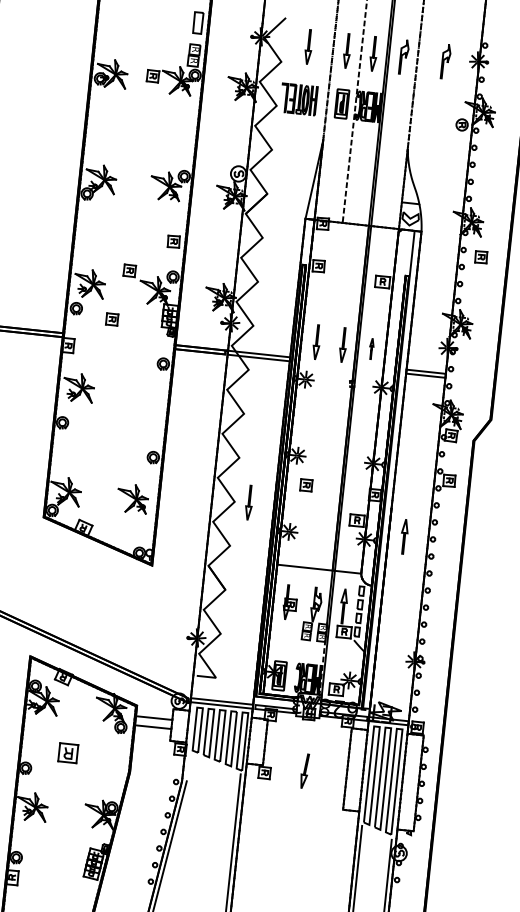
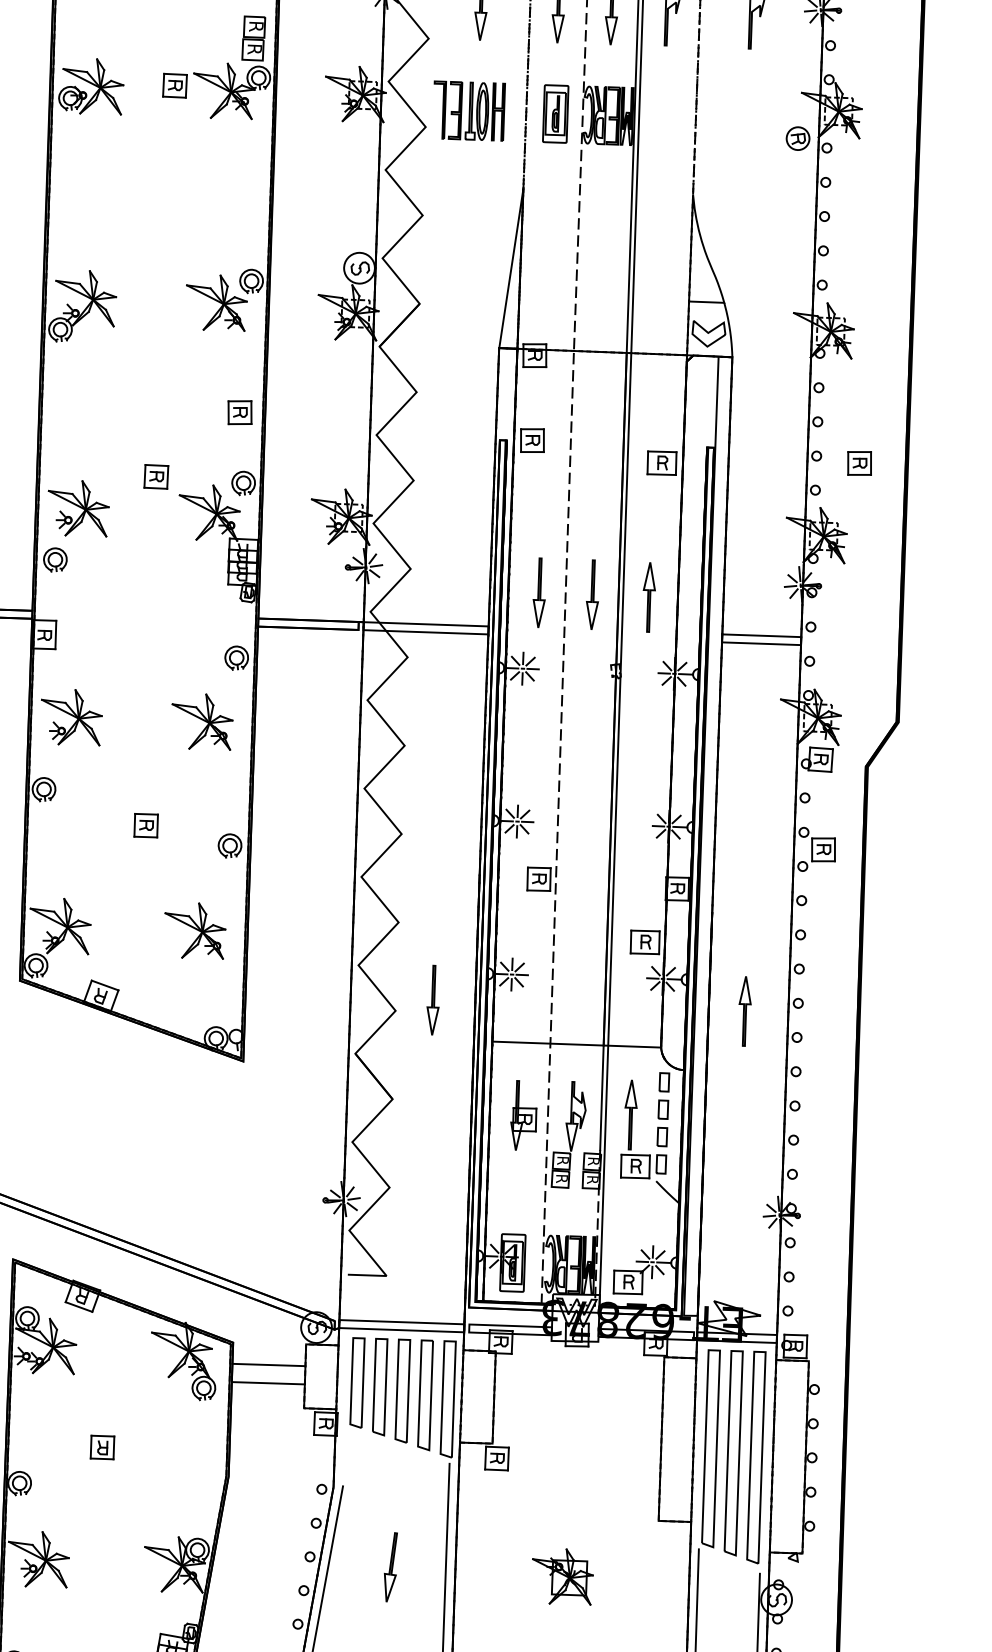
part: (481, 257) -> (860, 463), moved
part: (112, 319) -> (146, 825), moved
part: (371, 348) -> (649, 597), size x1.67
part: (143, 395) -> (201, 723), added
line: (317, 459) -> (557, 826), added
part: (248, 502) -> (431, 999), moved
part: (404, 536) -> (745, 1011), moved
part: (67, 753) -> (101, 1448), size x0.62
part: (305, 770) -> (392, 1565), moved
part: (293, 834) -> (563, 1577), added

